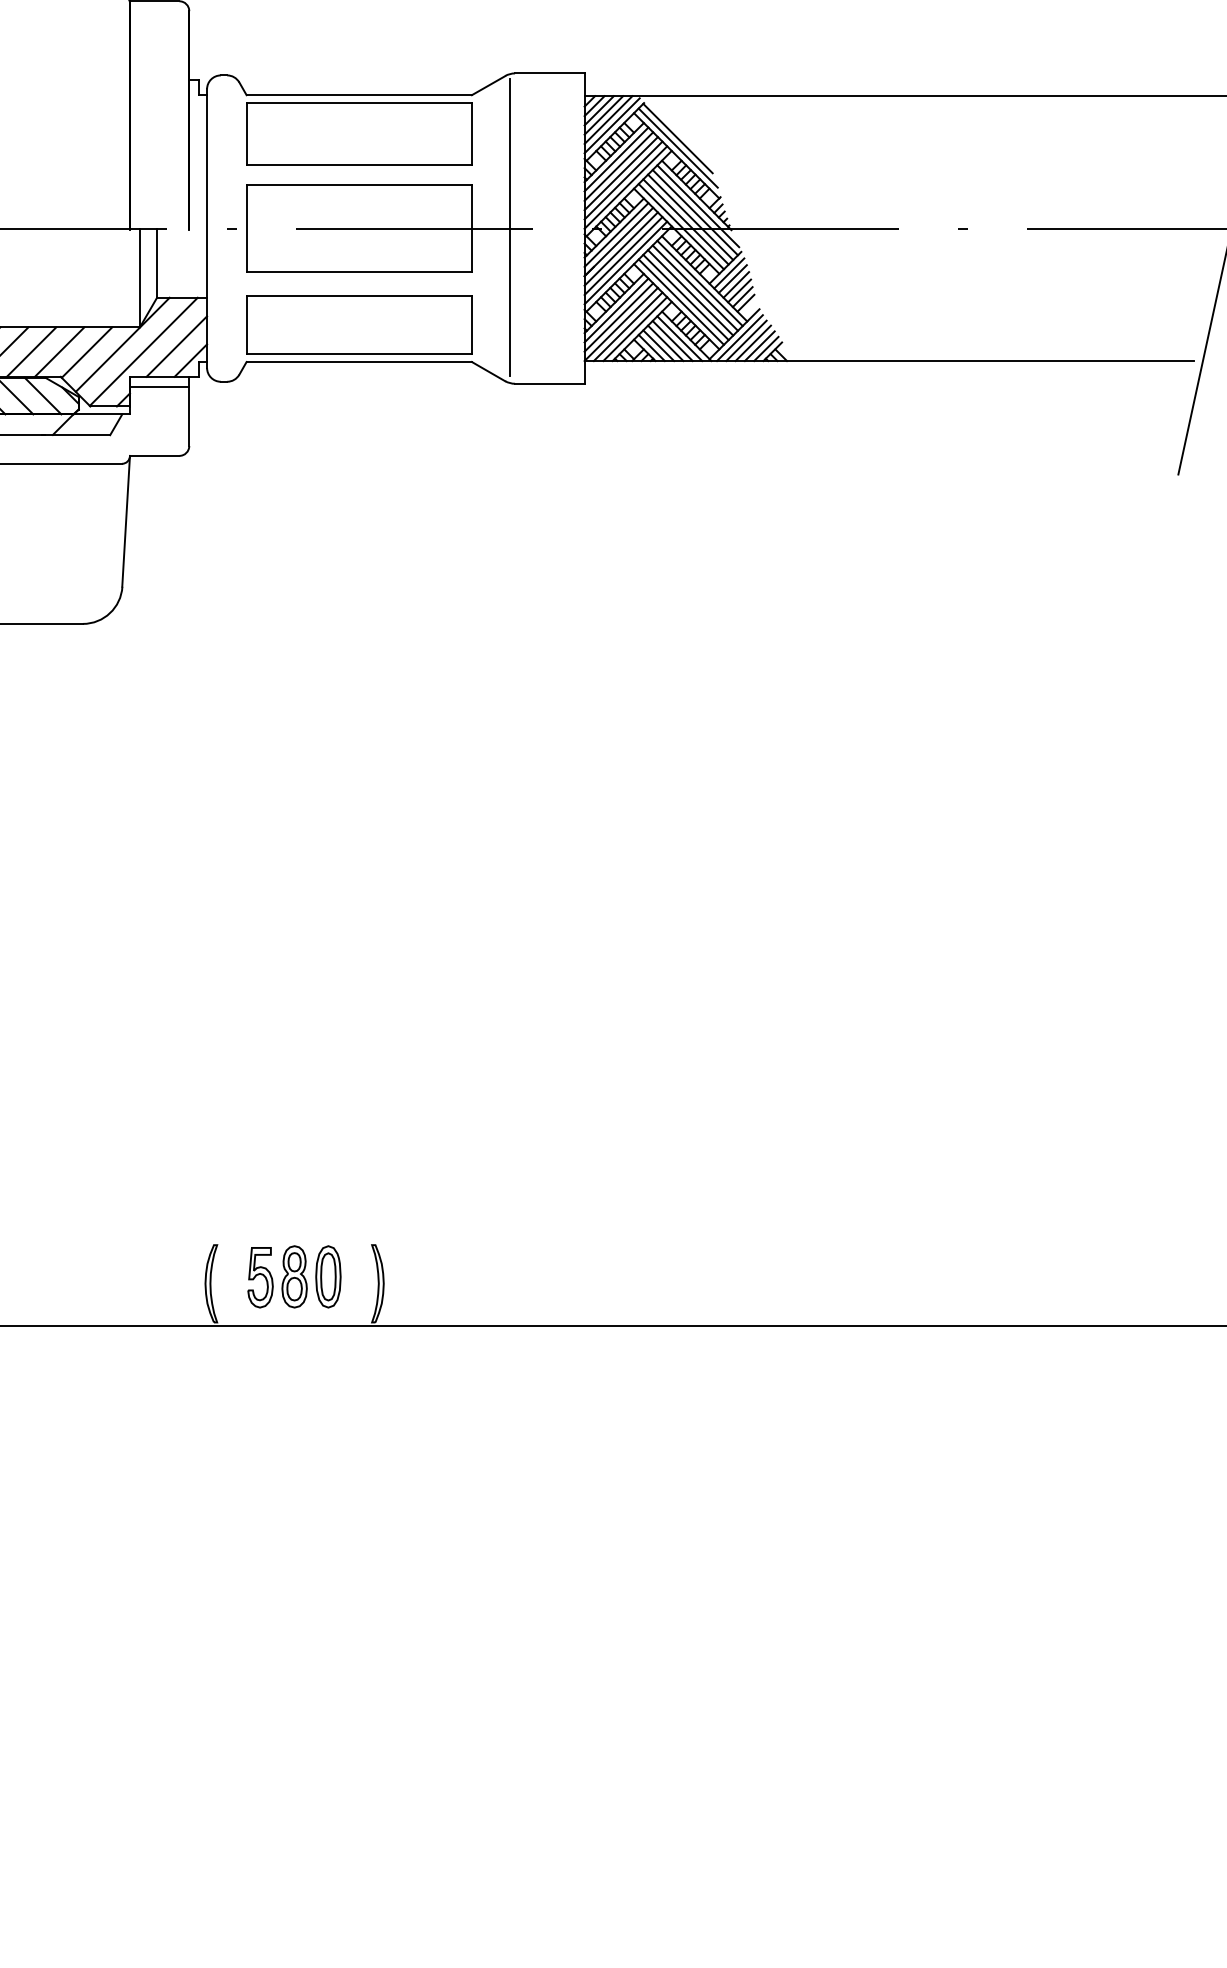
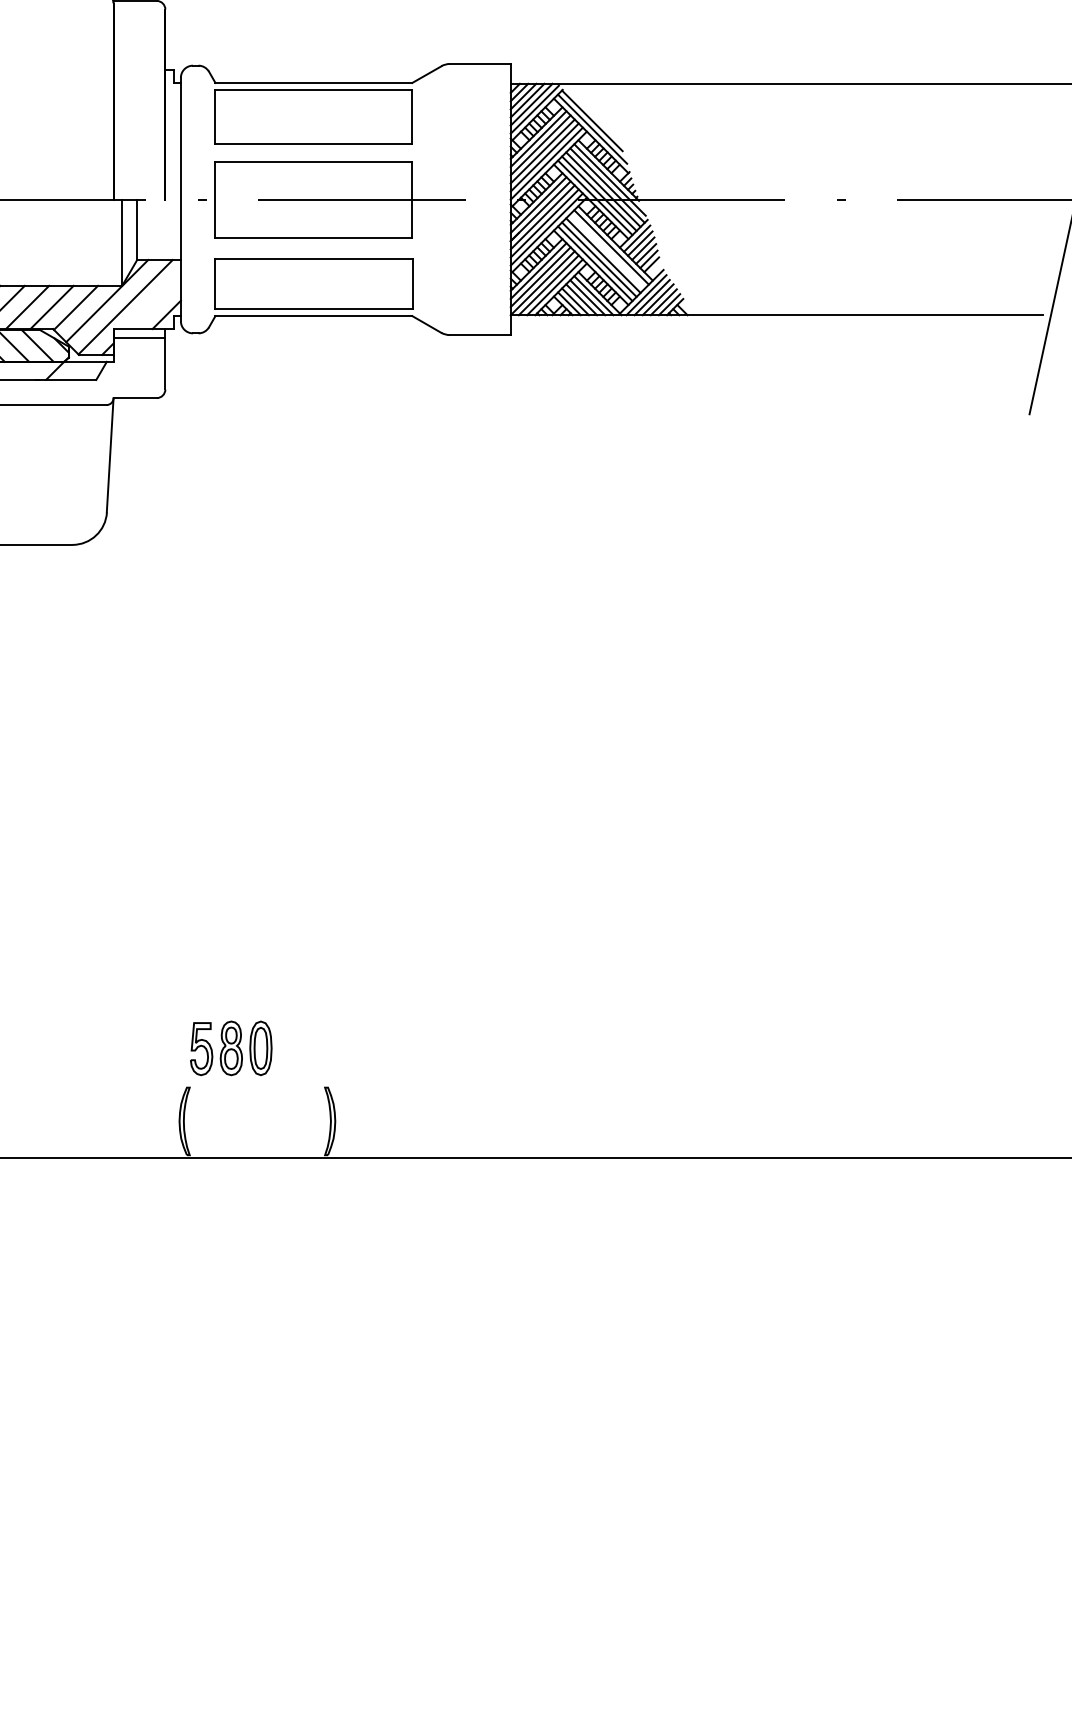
line: (509, 227) -> (445, 198), removed
line: (695, 288) -> (607, 251), removed
line: (176, 346) -> (154, 302), removed
part: (294, 1277) -> (231, 1048), moved

